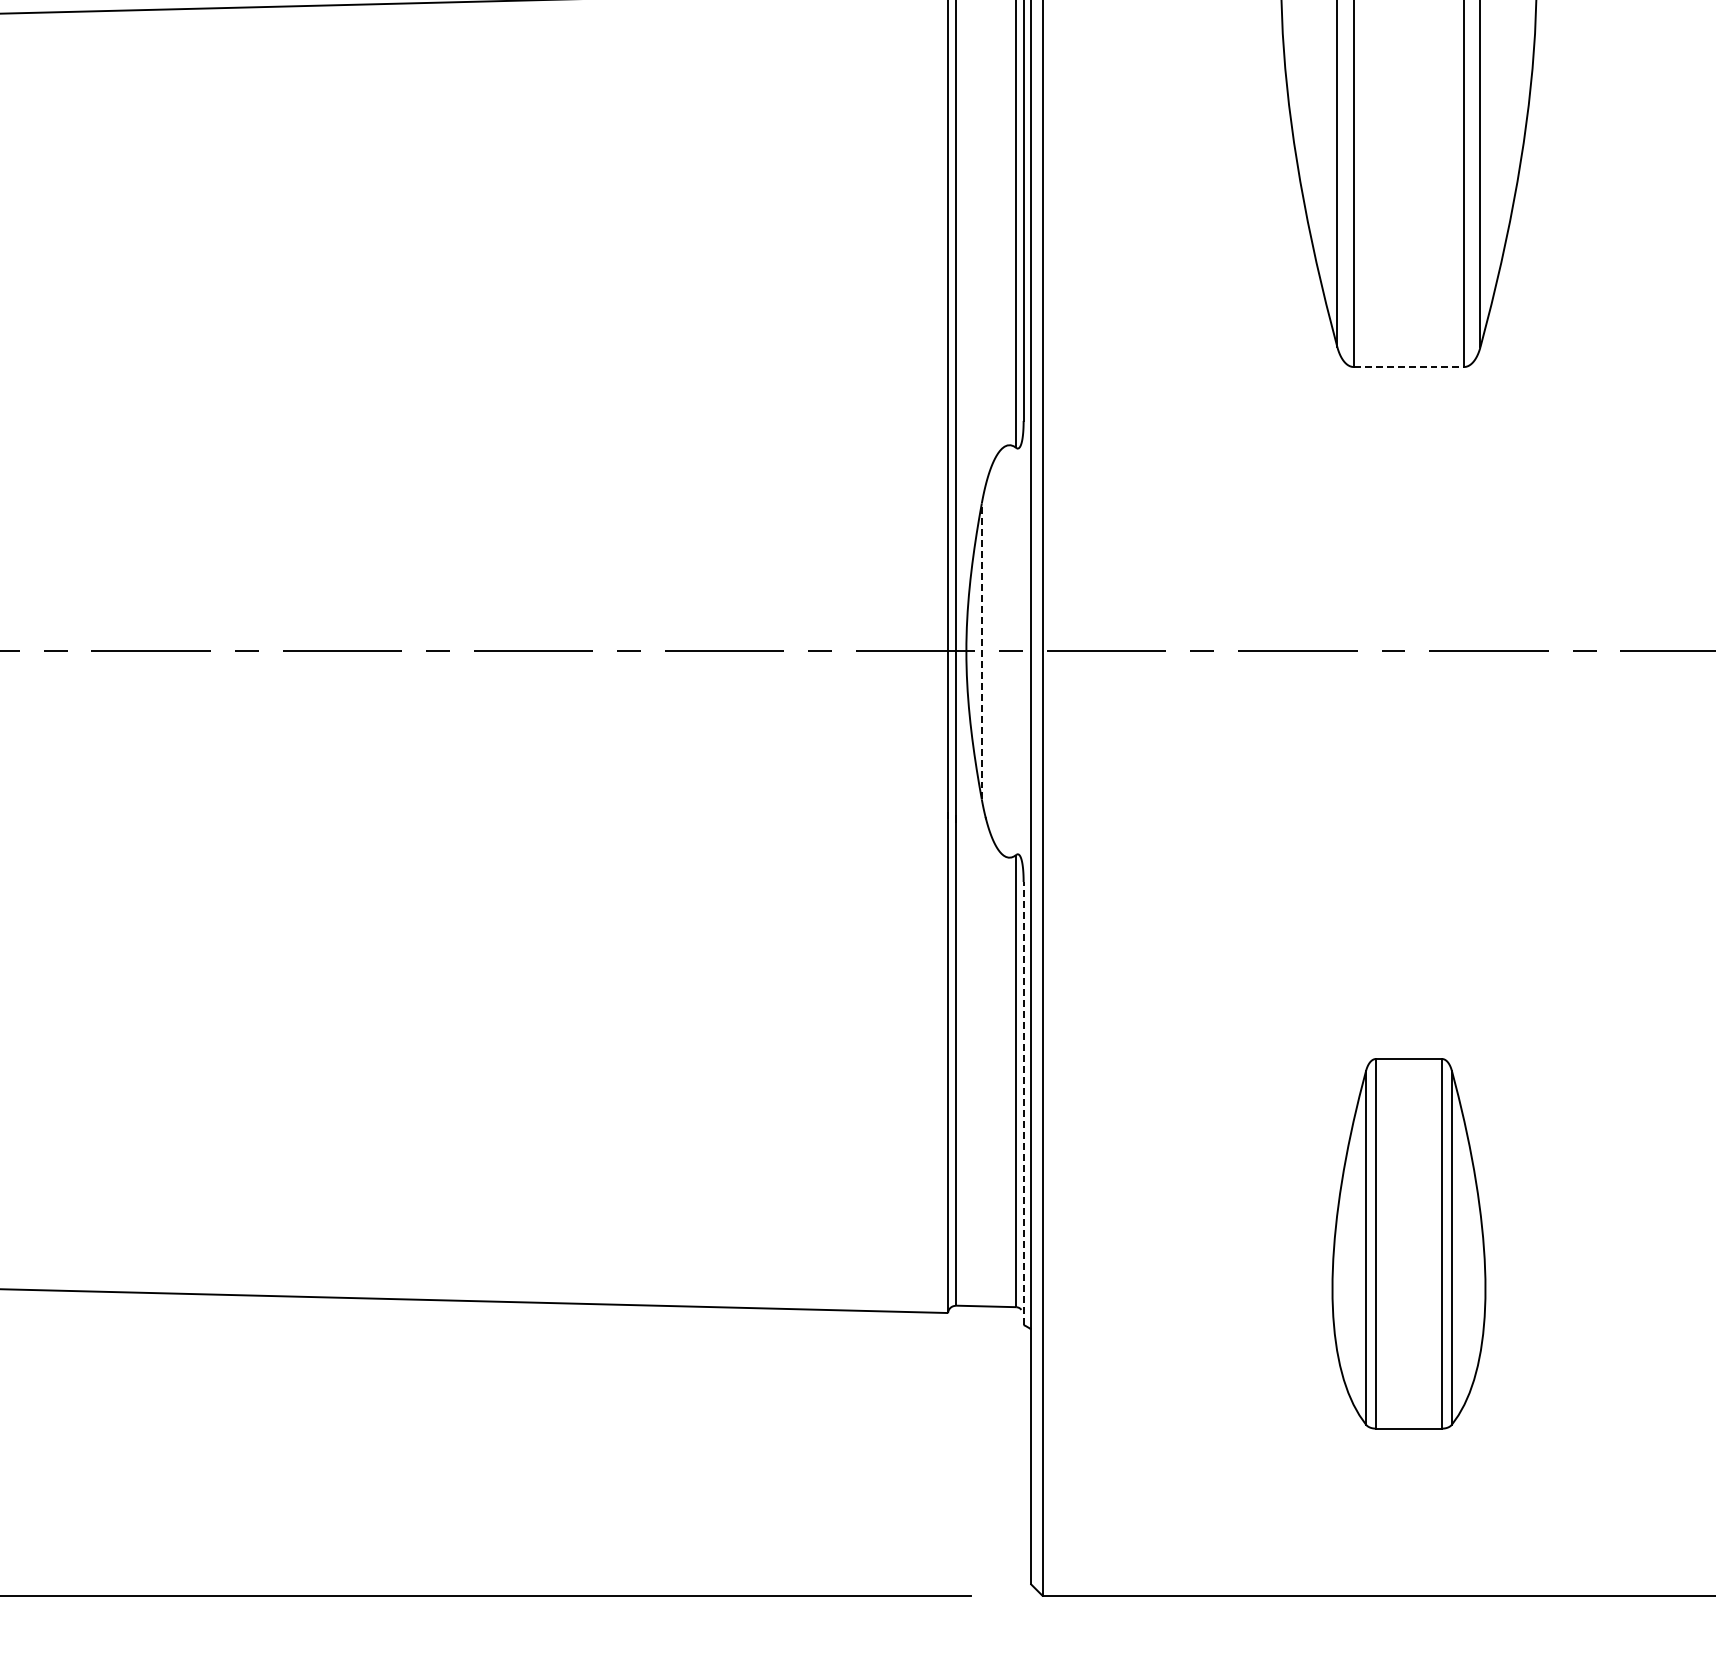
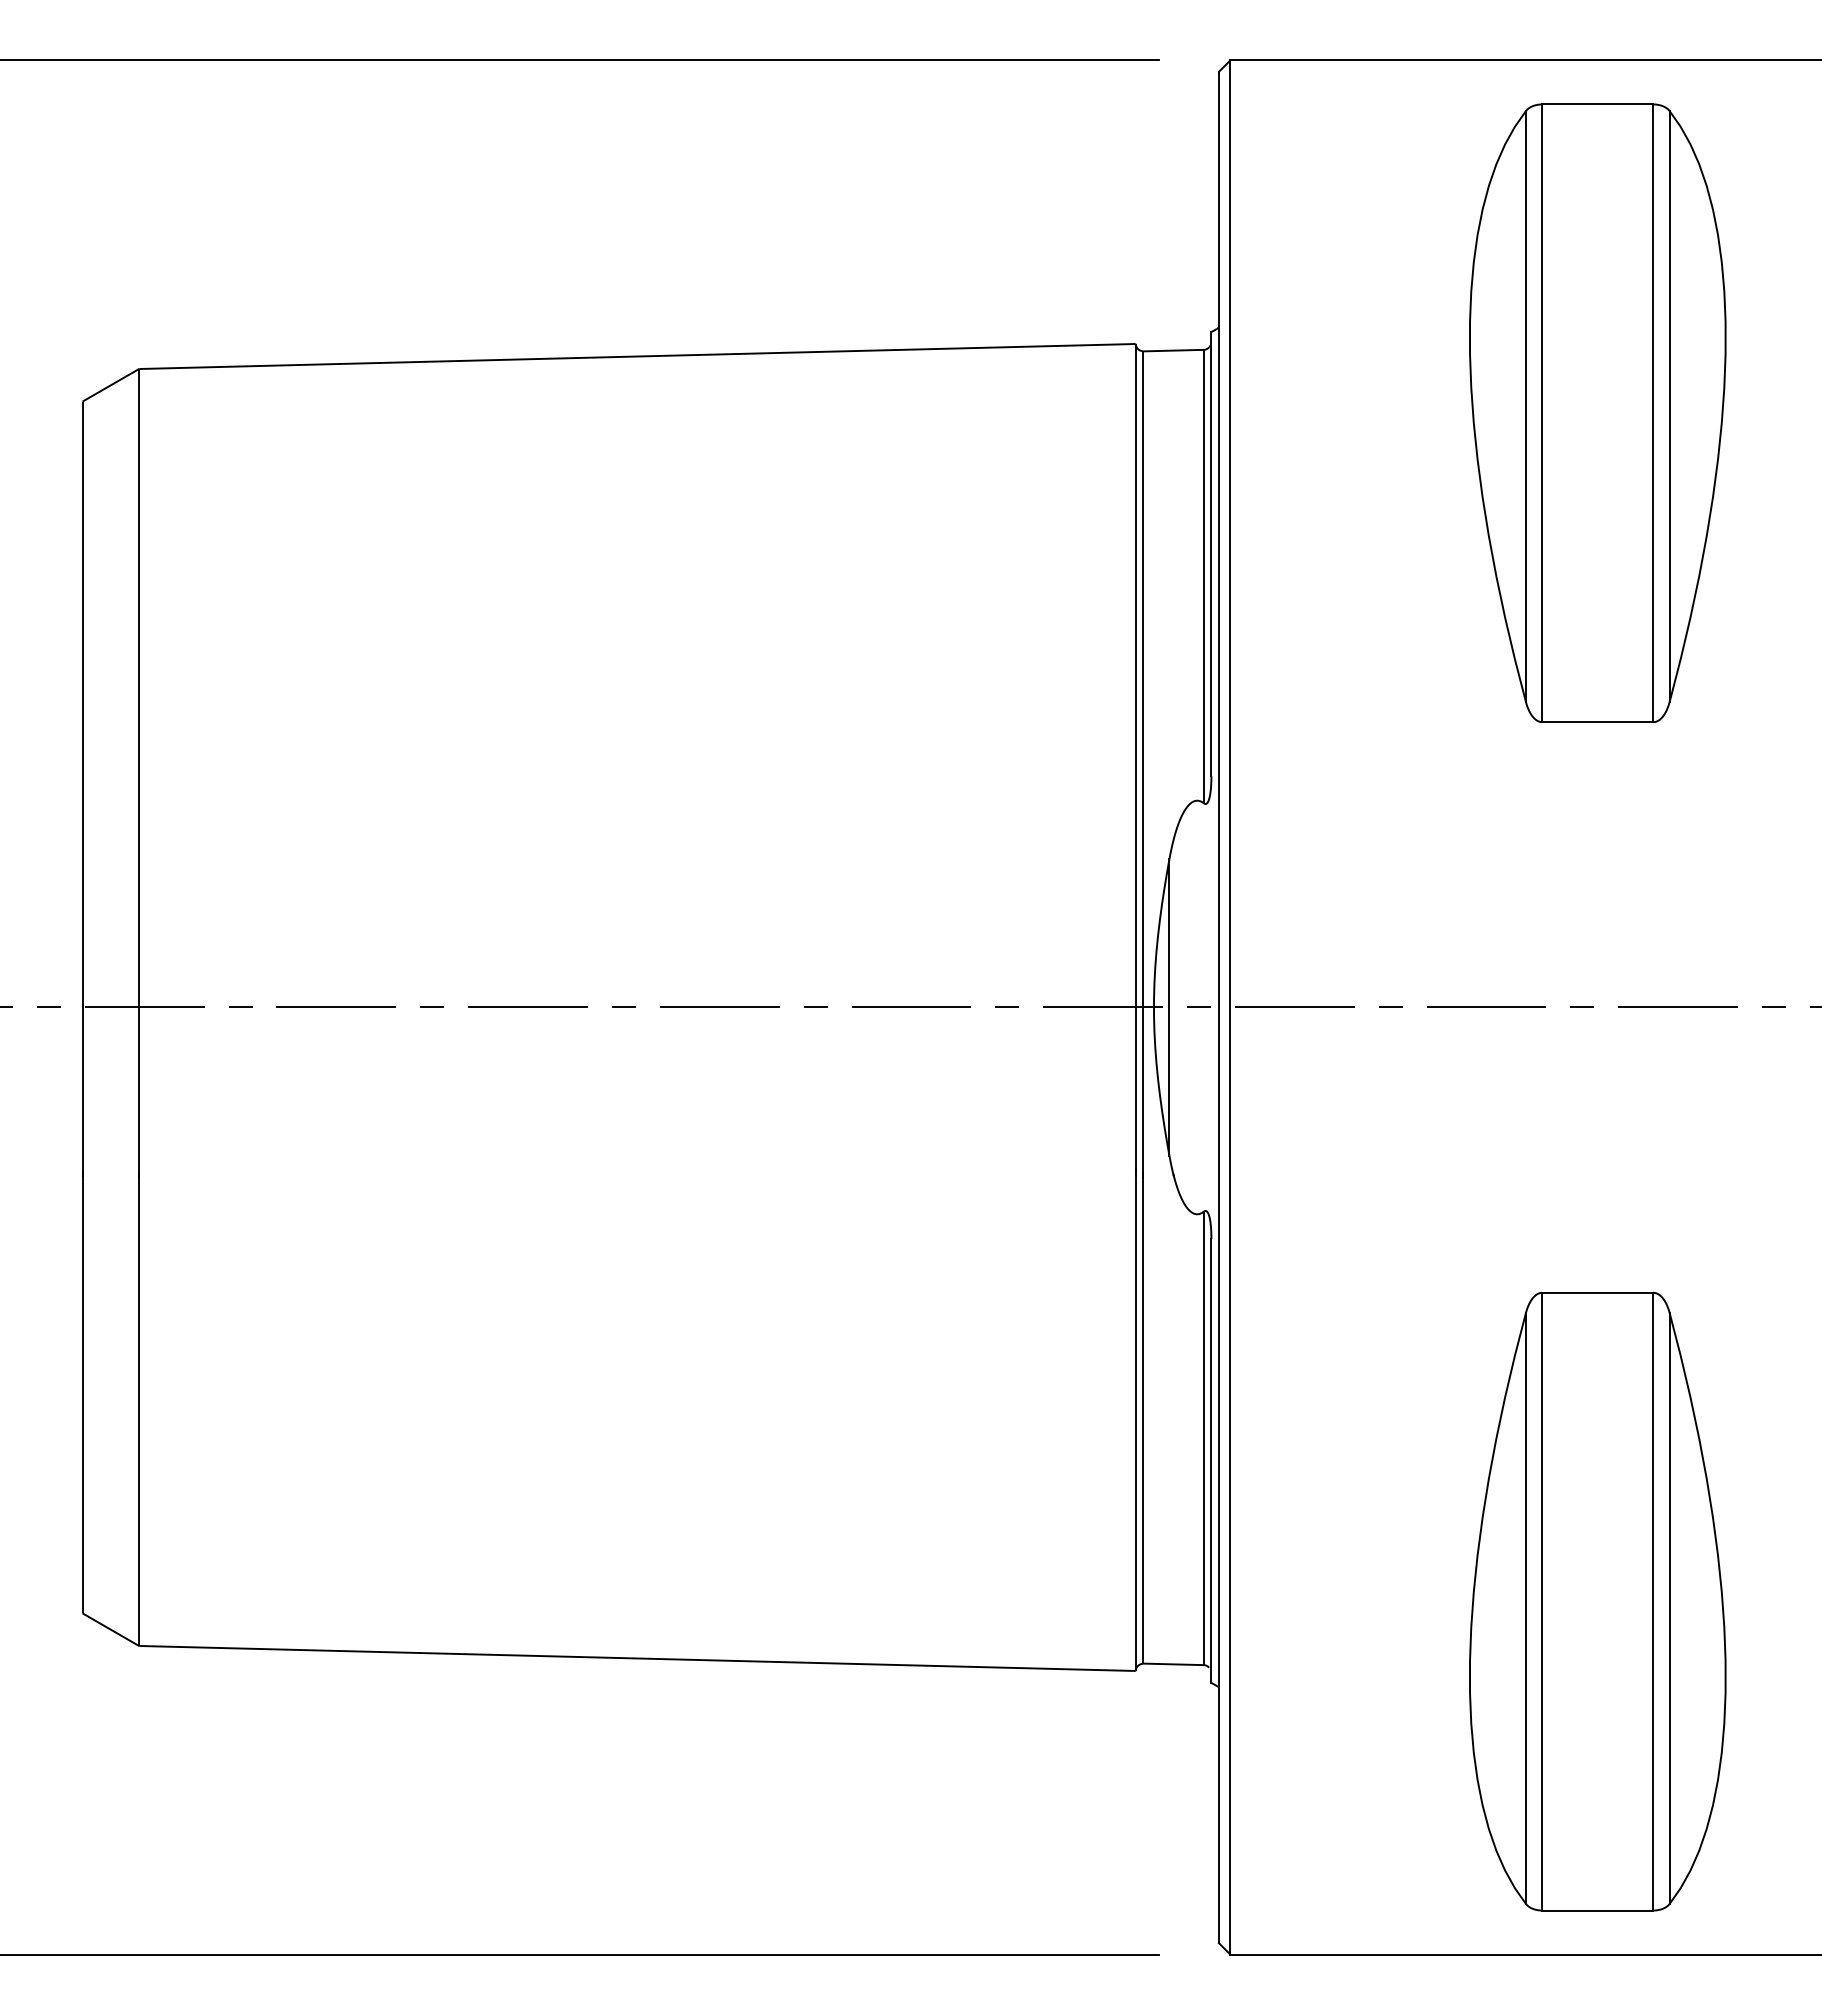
line: (1409, 367) -> (1598, 722), dashed -> solid
line: (981, 651) -> (1169, 1007), dashed -> solid
line: (1023, 1103) -> (1211, 1460), dashed -> solid
part: (1408, 1243) -> (1597, 1601), size x1.67

